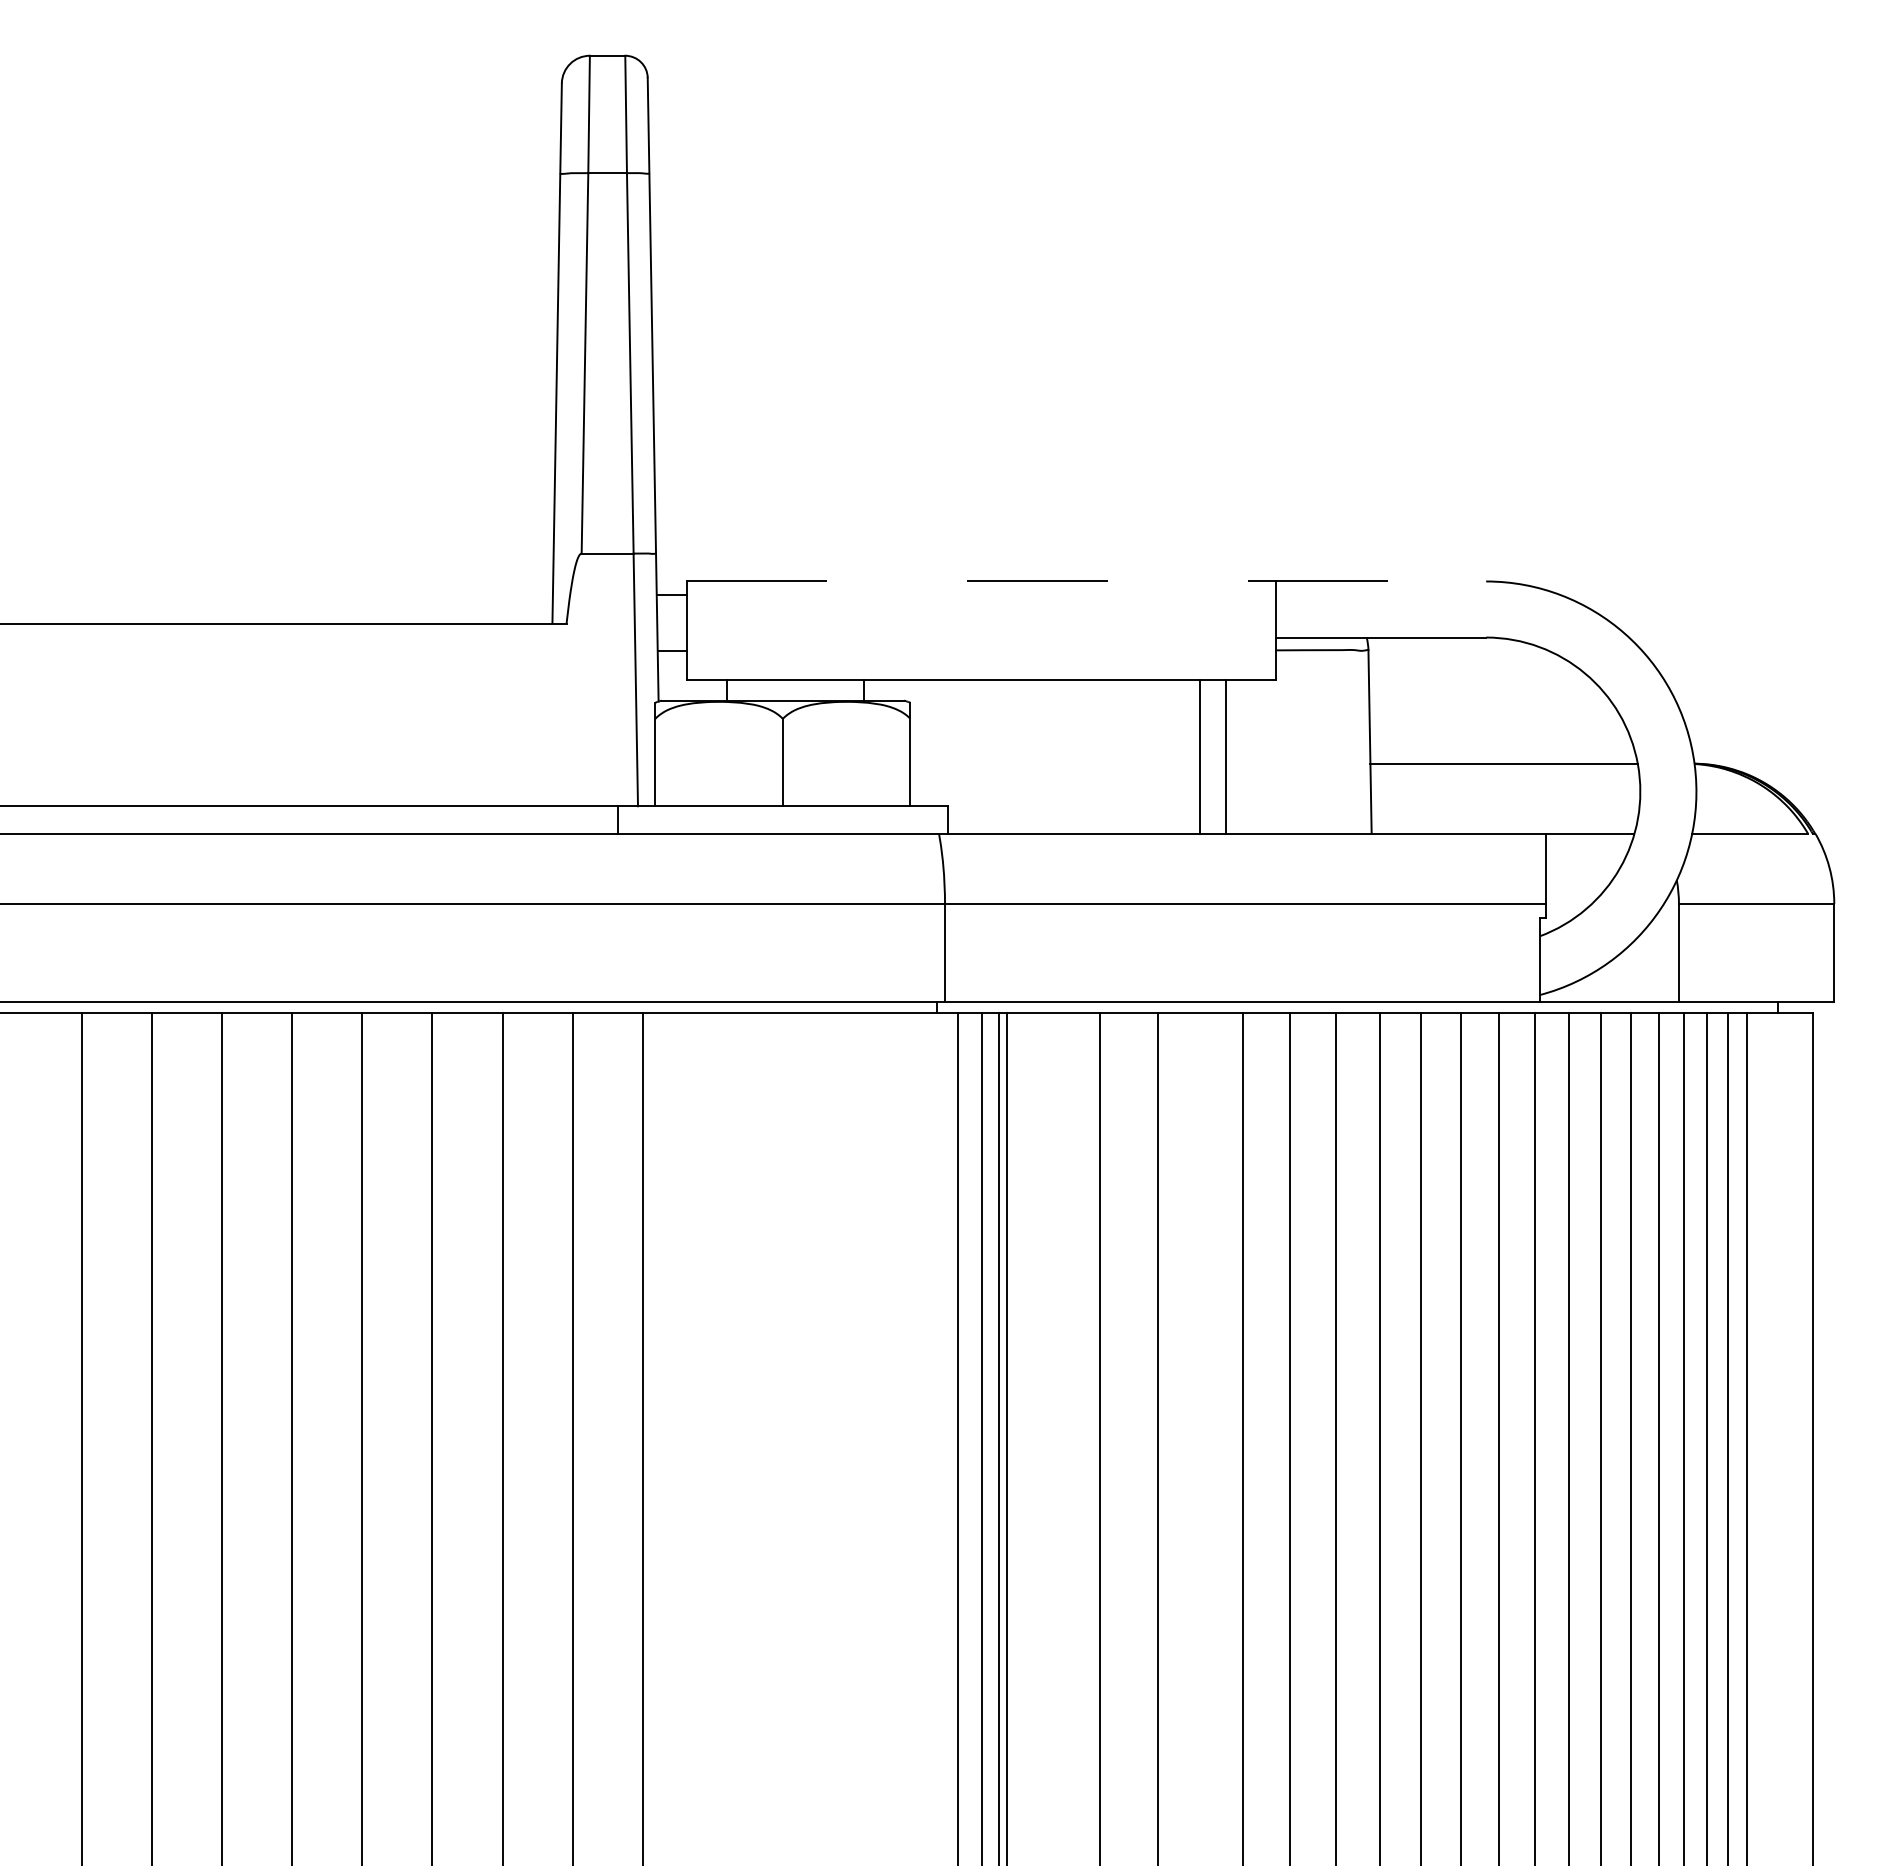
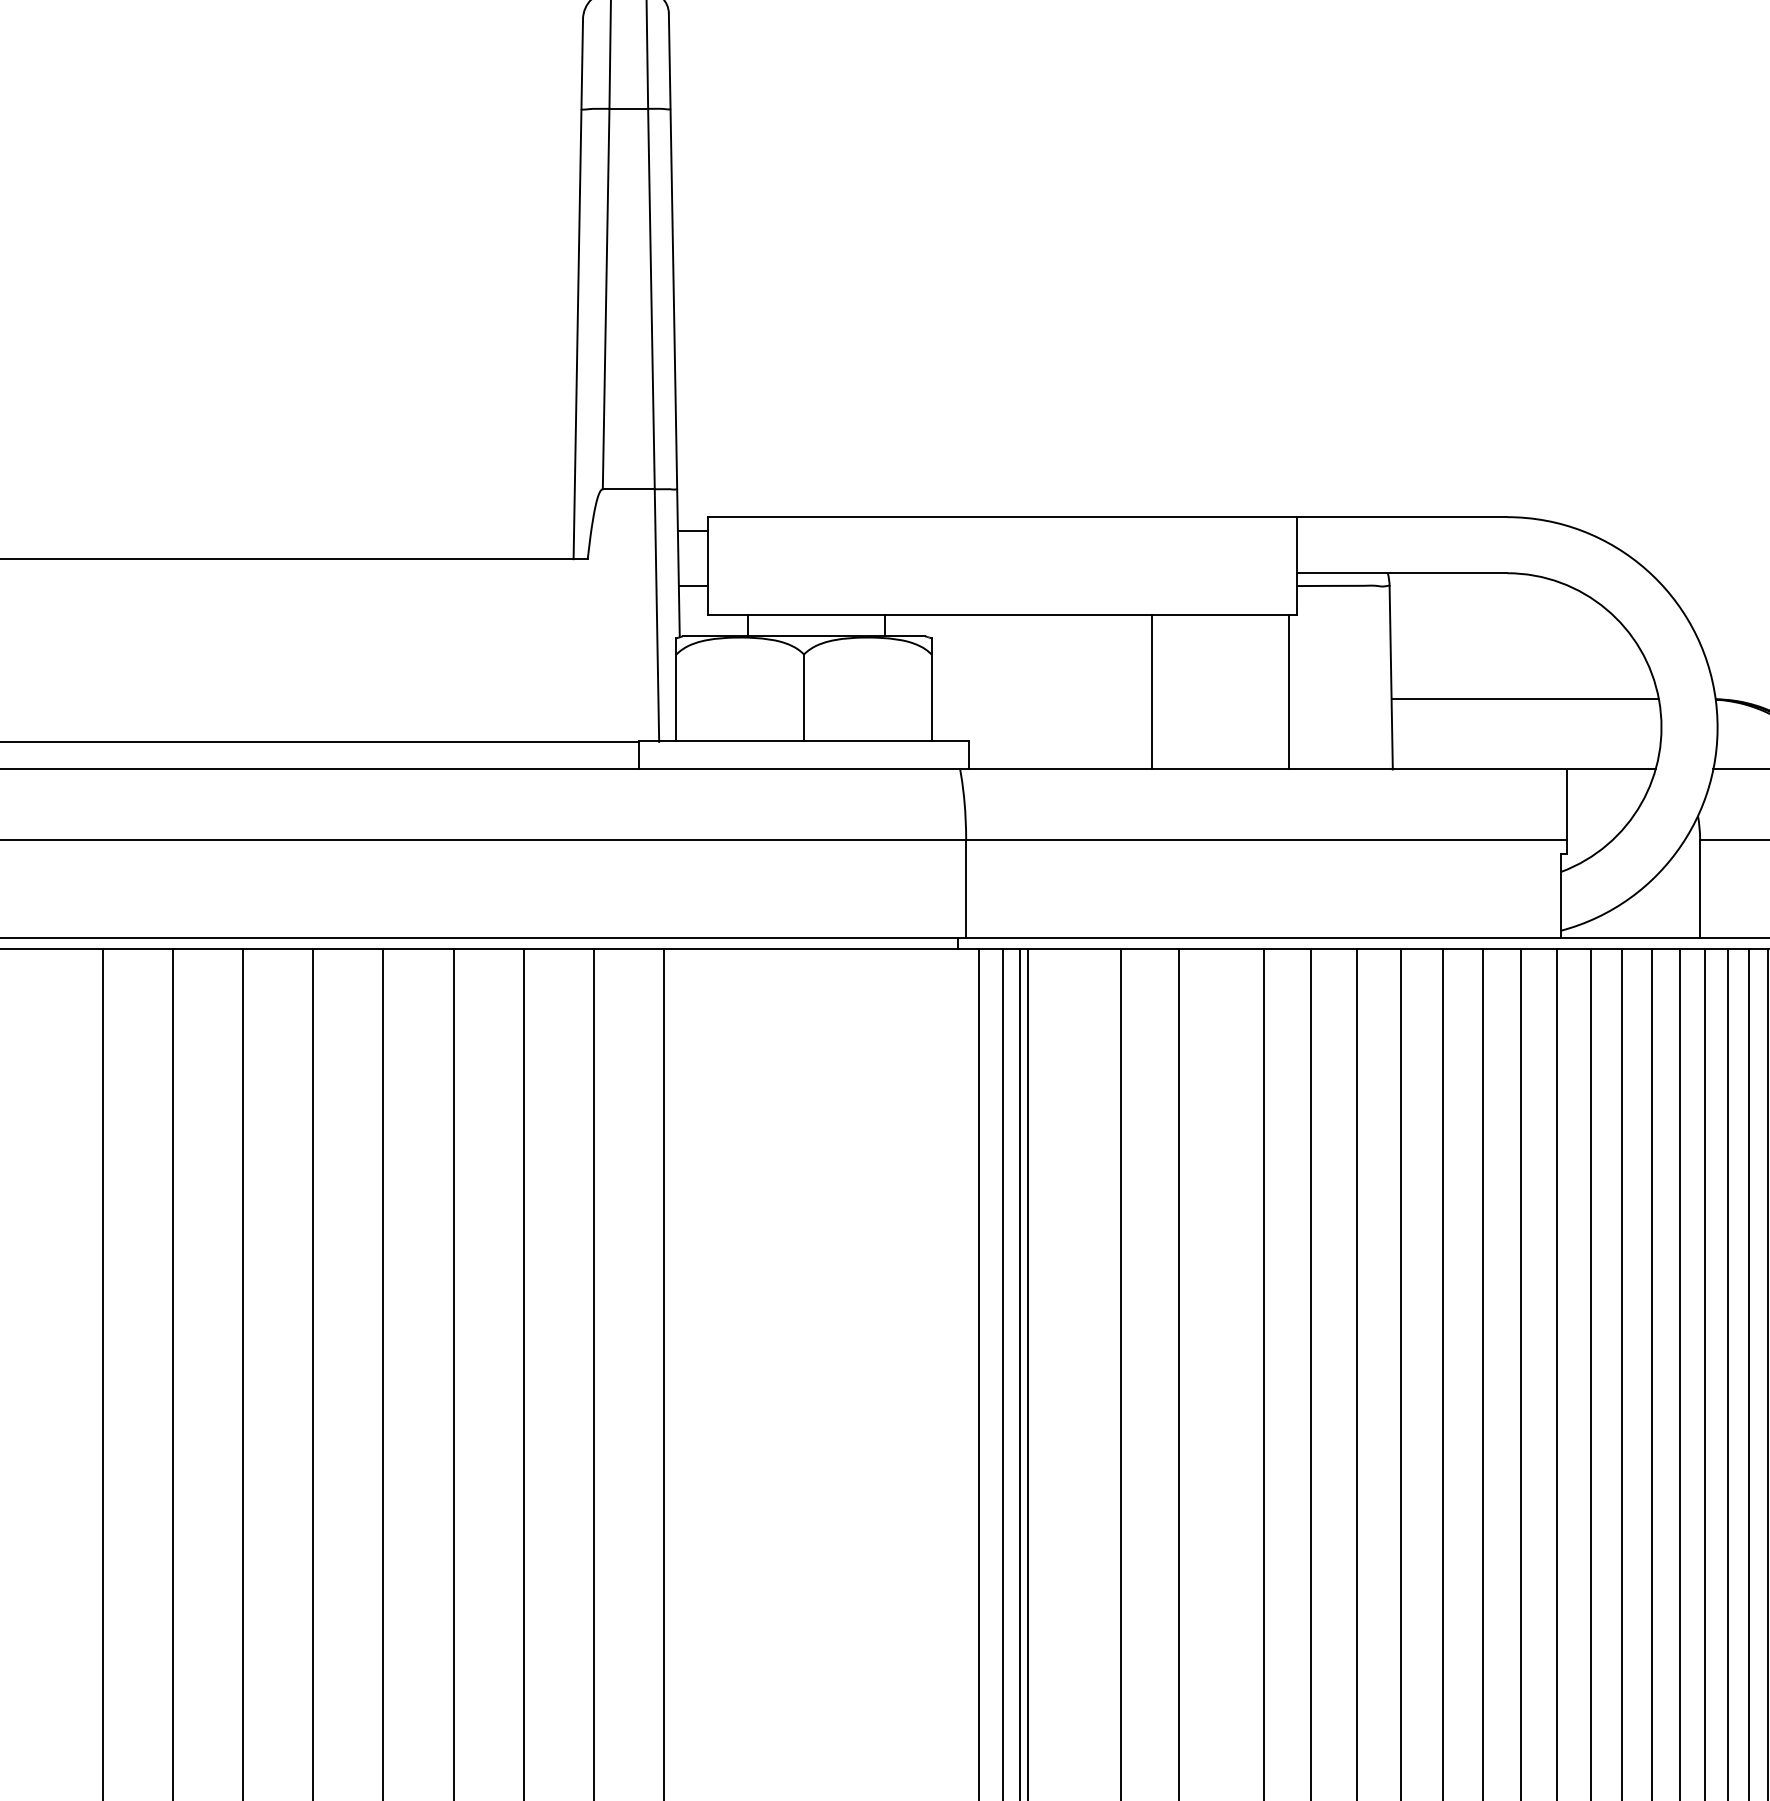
line: (1086, 581) -> (1107, 517), dashed -> solid
line: (1199, 756) -> (1288, 692), moved
line: (1225, 756) -> (1151, 692), moved

